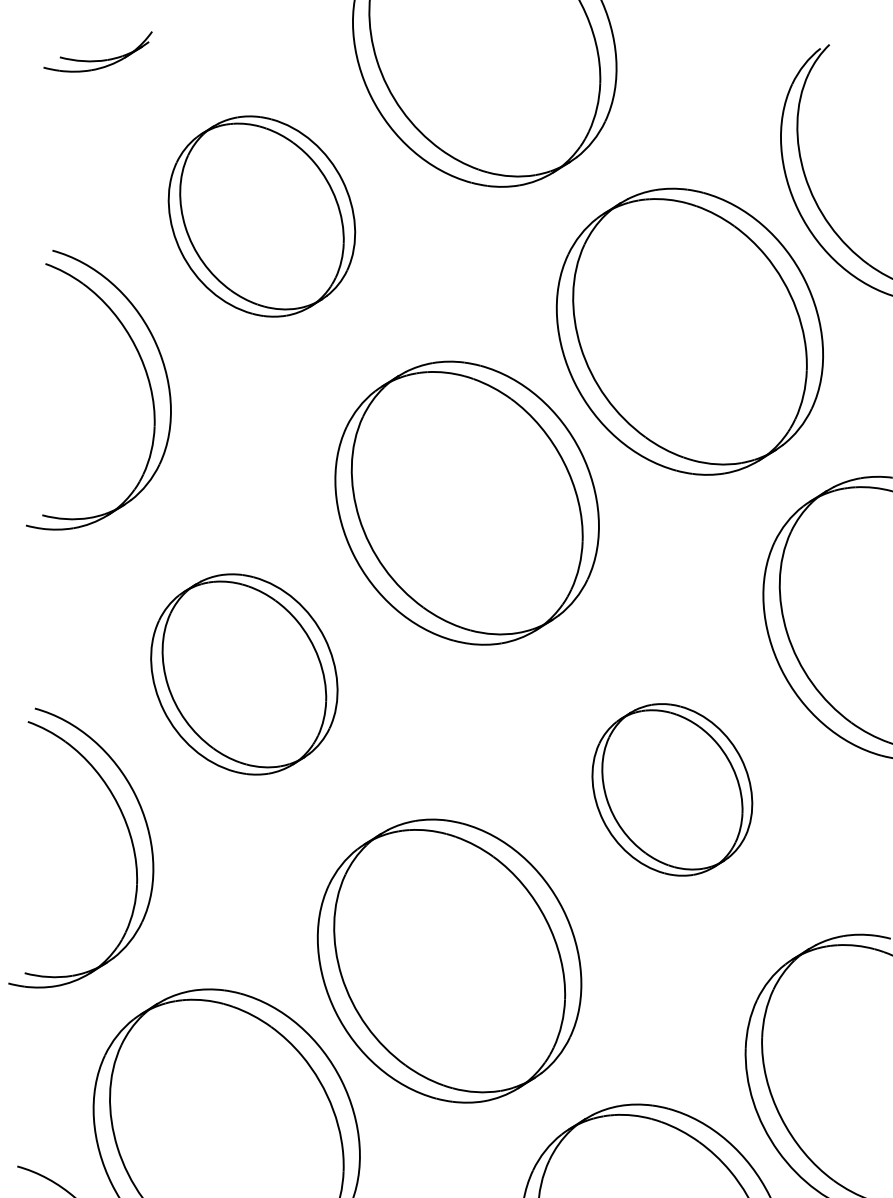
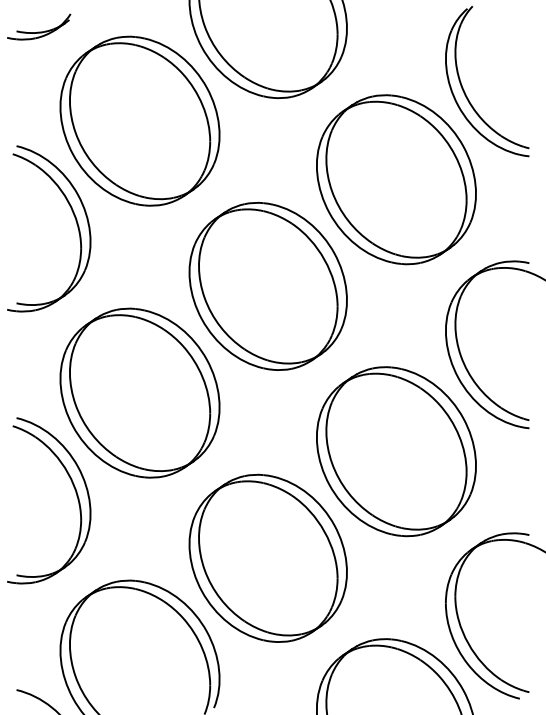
part: (261, 215) -> (139, 120), size x1.43
part: (243, 673) -> (139, 392), size x1.43
part: (672, 789) -> (396, 451), size x1.67

